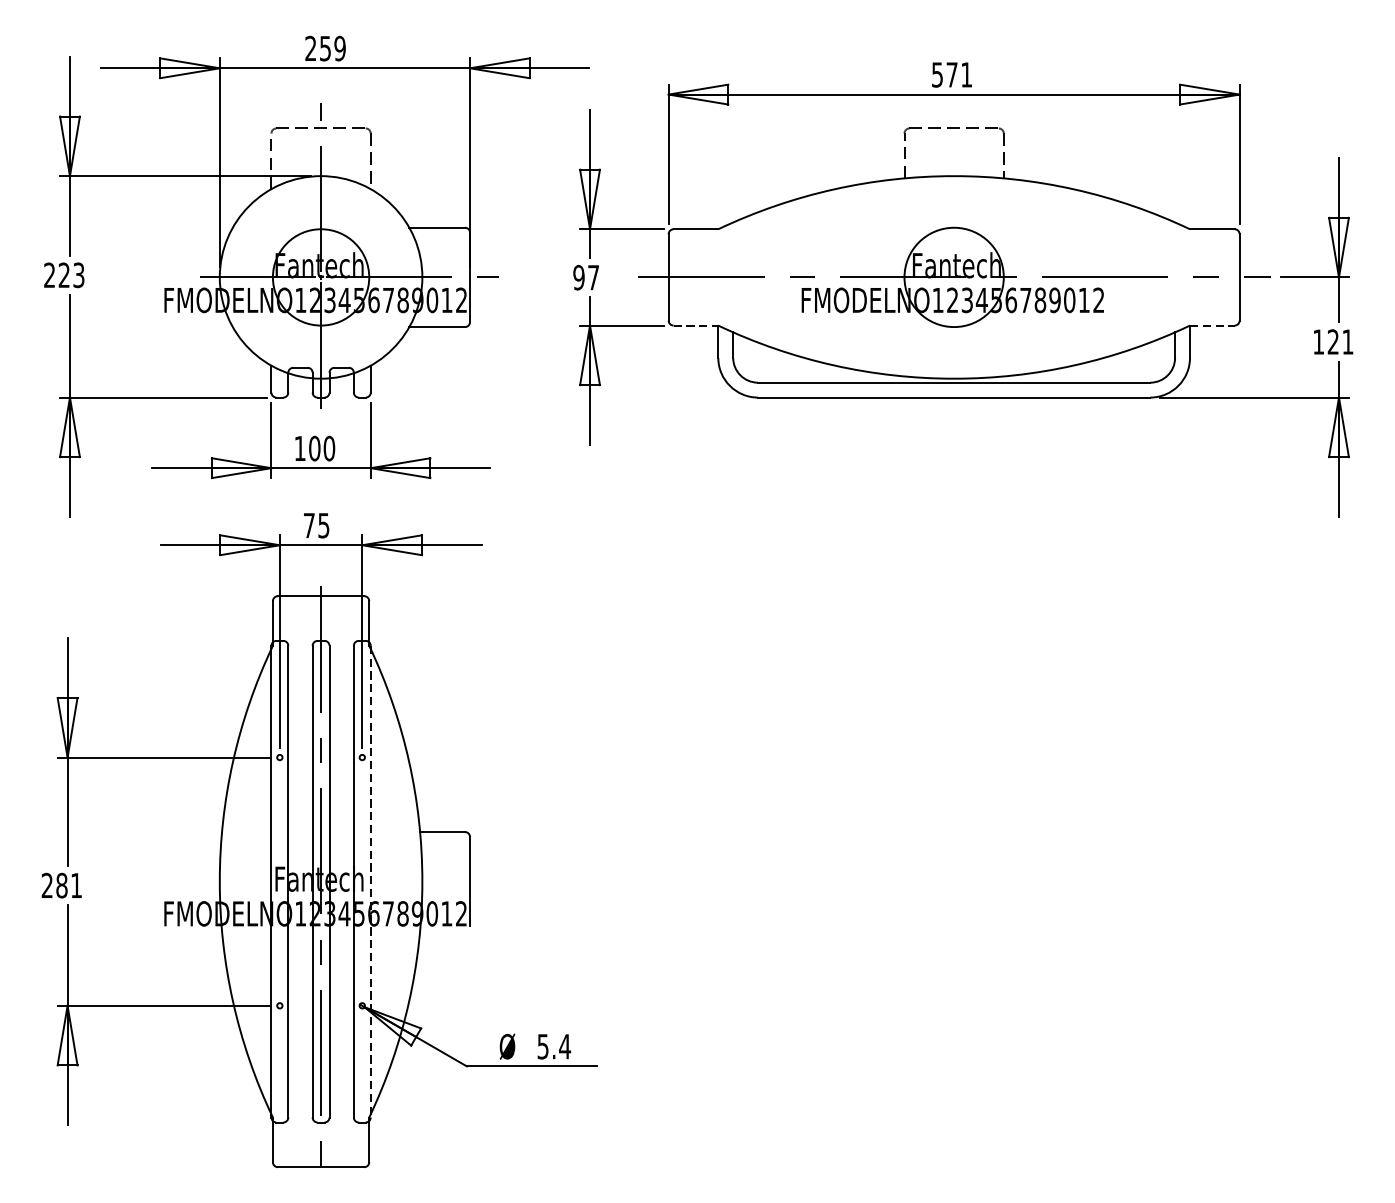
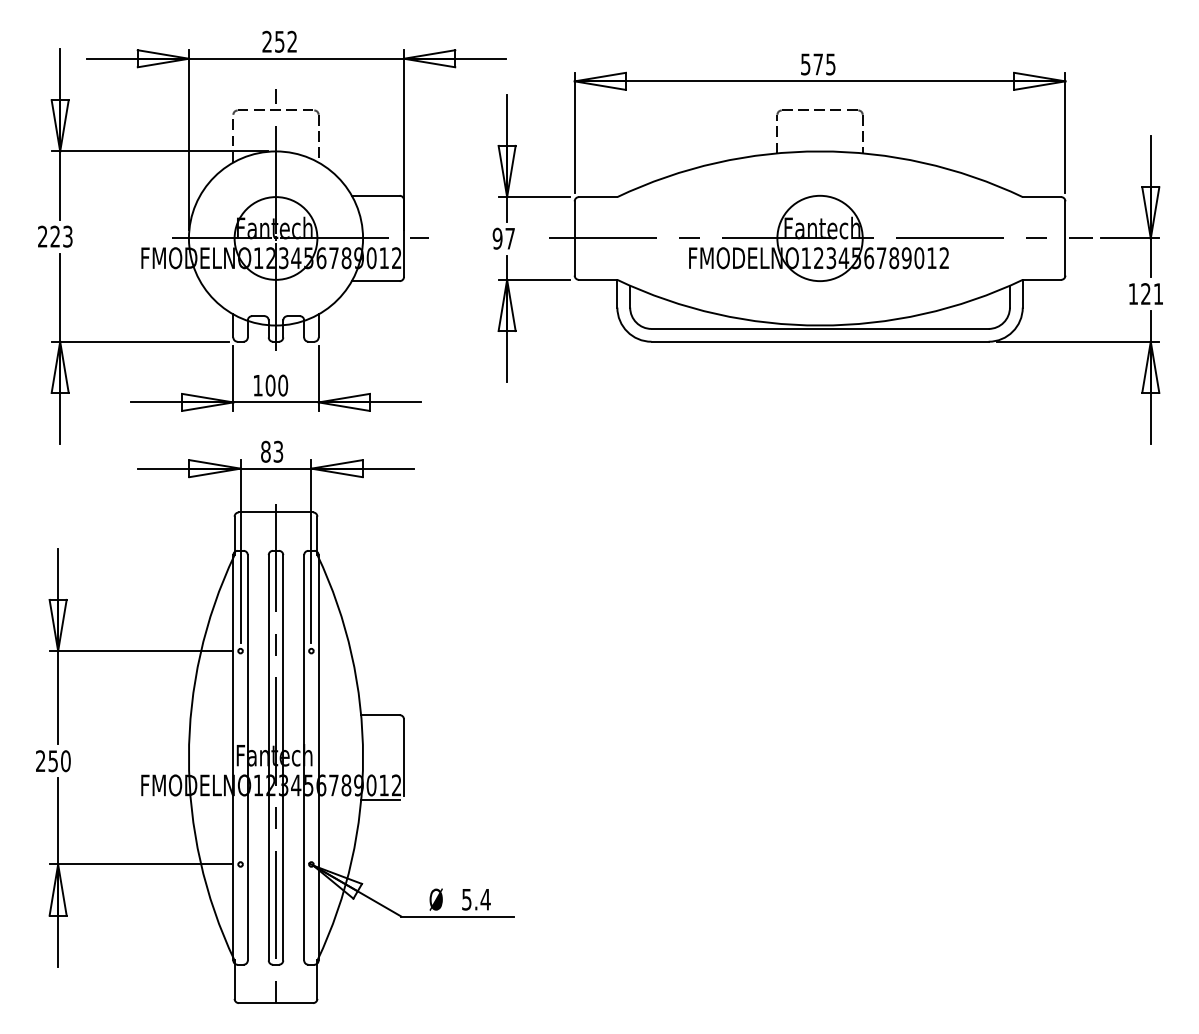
text: (340, 48) -> (292, 41), 259 -> 252
text: (966, 74) -> (830, 64), 571 -> 575
line: (696, 325) -> (598, 279), dashed -> solid
line: (1212, 325) -> (1042, 279), dashed -> solid
text: (317, 525) -> (272, 451), 75 -> 83
line: (370, 881) -> (318, 757), dashed -> solid
text: (69, 886) -> (59, 761), 281 -> 250
line: (442, 931) -> (380, 800), added

